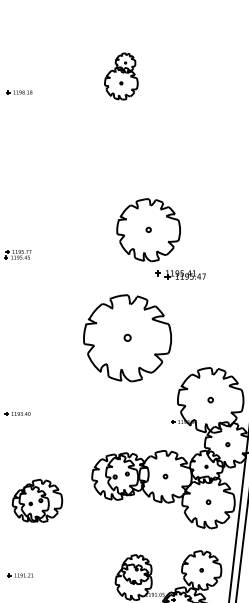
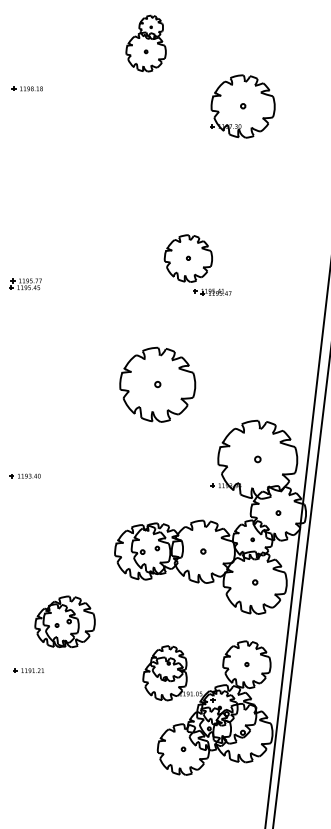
part: (120, 76) -> (145, 43), moved
part: (198, 107) -> (242, 106), added
part: (160, 238) -> (197, 264), size x0.62
part: (127, 337) -> (157, 384), size x0.71
part: (36, 500) -> (64, 621), moved

